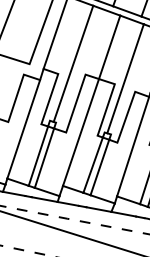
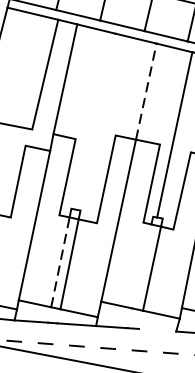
line: (109, 46) -> (145, 90), solid -> dashed
line: (73, 63) -> (96, 121), removed
line: (38, 155) -> (60, 261), solid -> dashed
line: (92, 164) -> (140, 265), removed
line: (98, 209) -> (156, 330), removed

